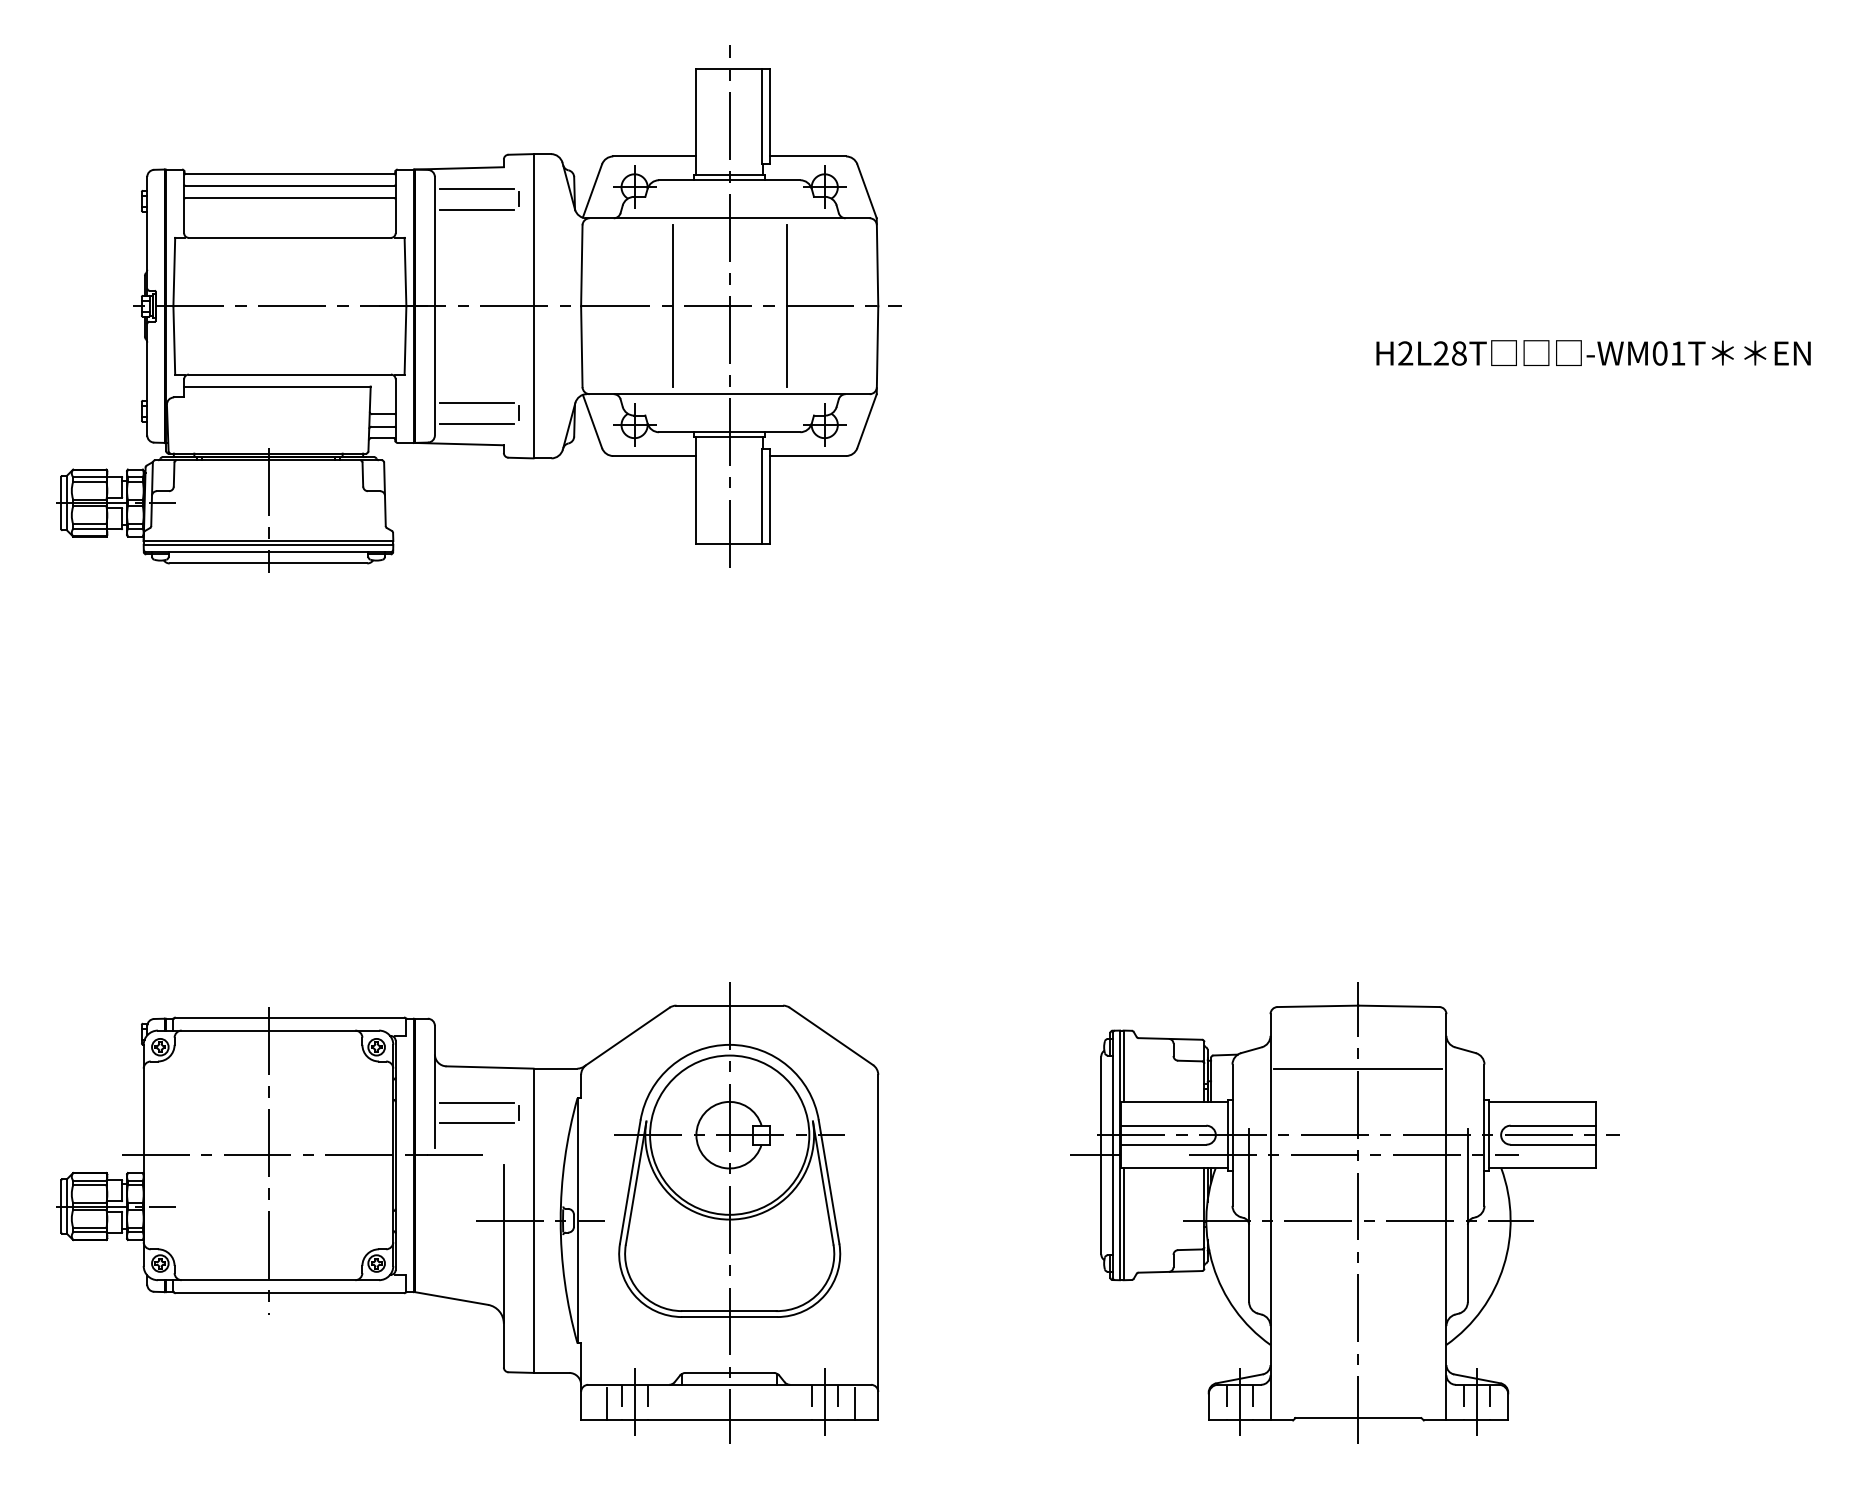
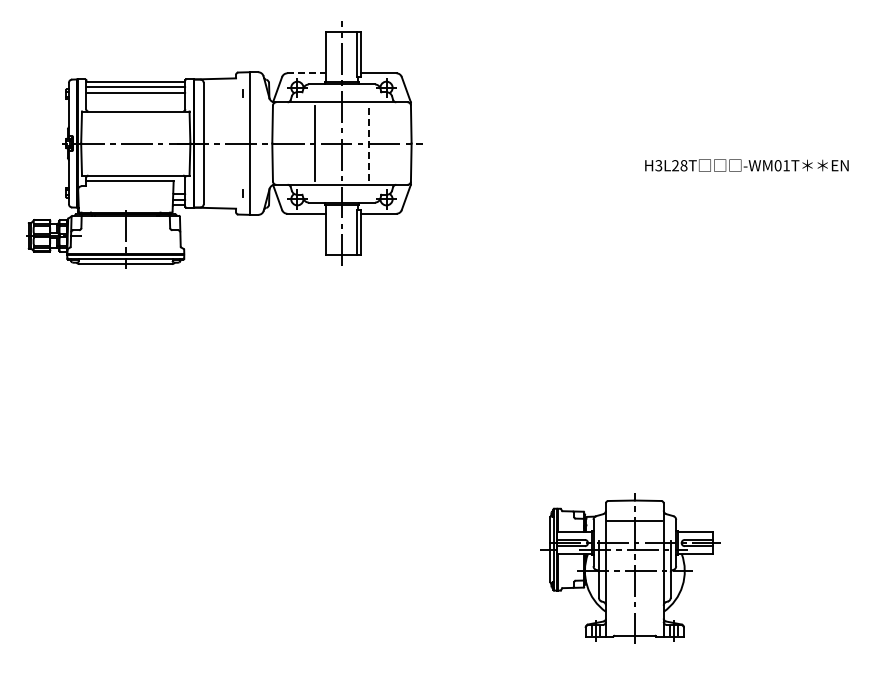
line: (656, 156) -> (307, 73), solid -> dashed
line: (476, 188) -> (223, 88), removed
line: (476, 210) -> (223, 98), removed
line: (786, 306) -> (368, 143), solid -> dashed
text: (1404, 353) -> (658, 165), H2L28T -> H3L28T
line: (476, 402) -> (223, 188), removed
line: (476, 423) -> (223, 198), removed
part: (468, 1212) -> (219, 568), removed
part: (1345, 1212) -> (630, 568), size x0.7

